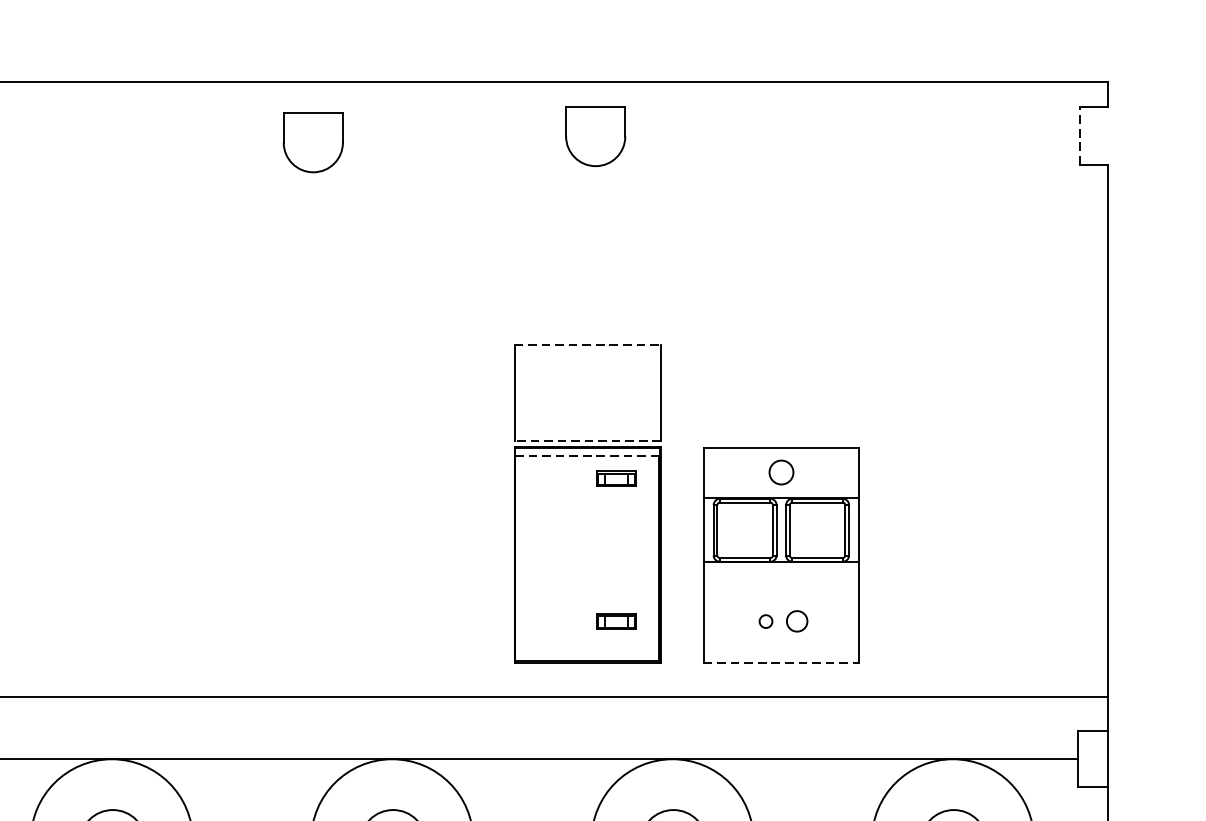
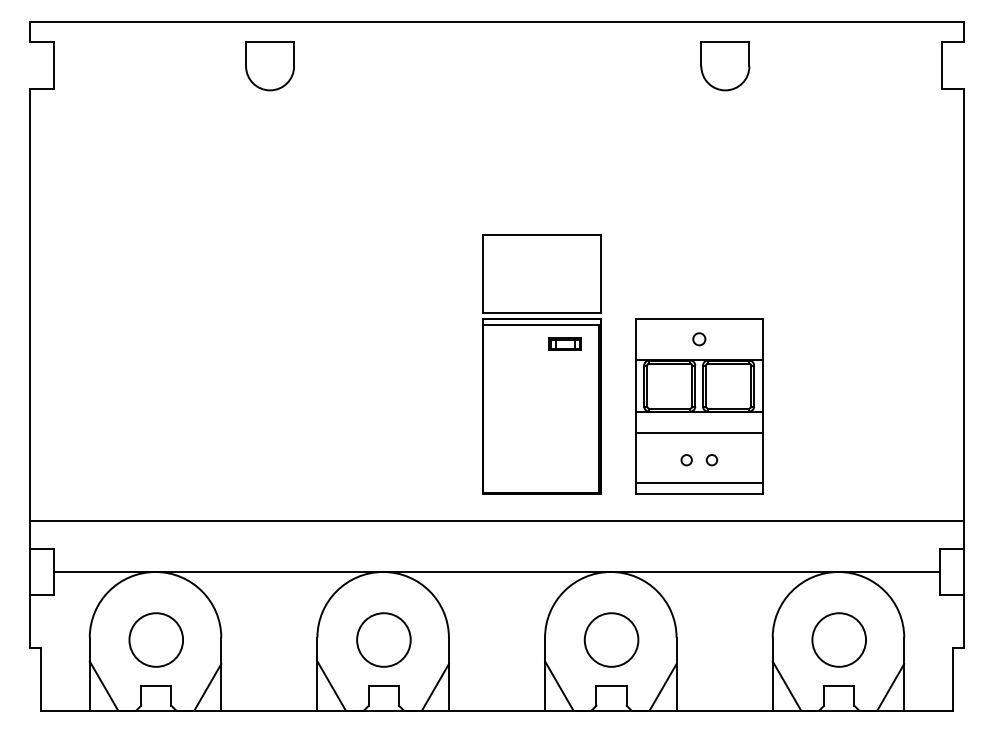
line: (1079, 135) -> (941, 65), dashed -> solid
part: (595, 136) -> (725, 66), moved
part: (312, 142) -> (269, 66), moved
line: (588, 344) -> (542, 235), dashed -> solid
line: (587, 440) -> (541, 313), dashed -> solid
line: (587, 455) -> (541, 325), dashed -> solid
circle: (781, 472) -> (699, 339), size x0.62
line: (781, 587) -> (699, 432), added
part: (615, 620) -> (564, 459), removed
circle: (796, 621) -> (711, 460), size x0.62
line: (781, 650) -> (699, 483), added
line: (781, 662) -> (699, 493), dashed -> solid

